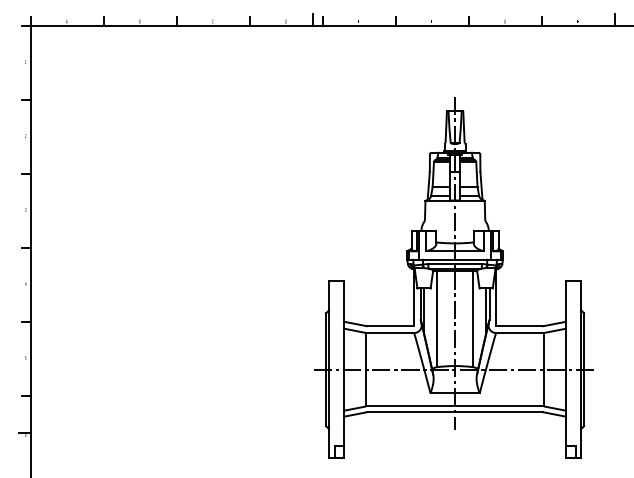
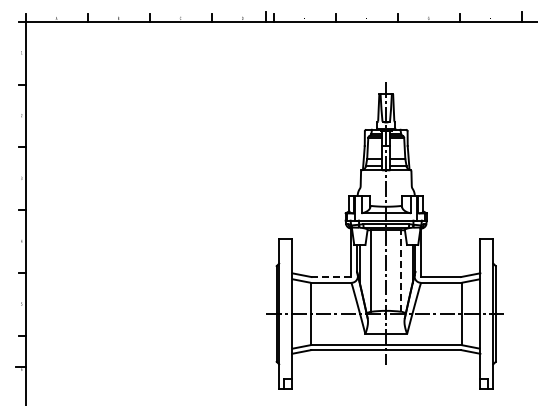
line: (473, 318) -> (401, 270), solid -> dashed
line: (390, 326) -> (331, 277), solid -> dashed

